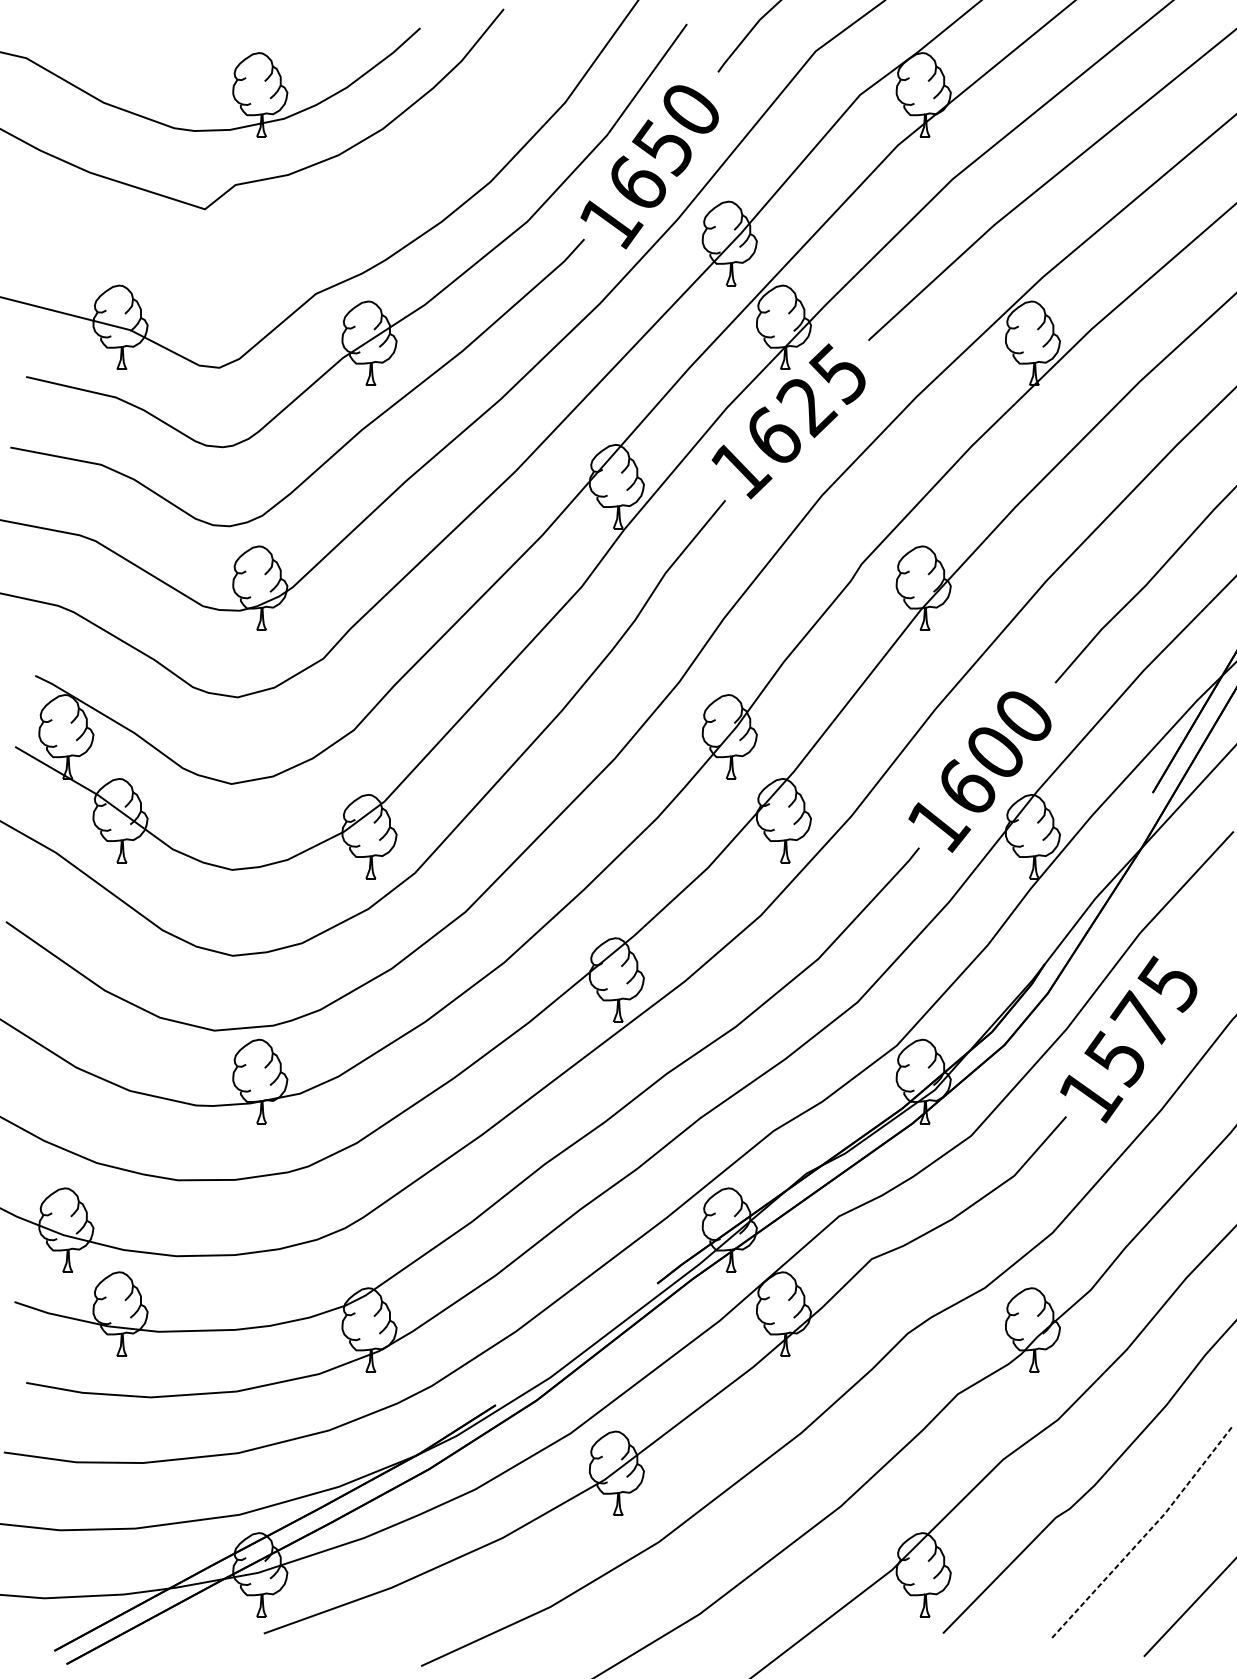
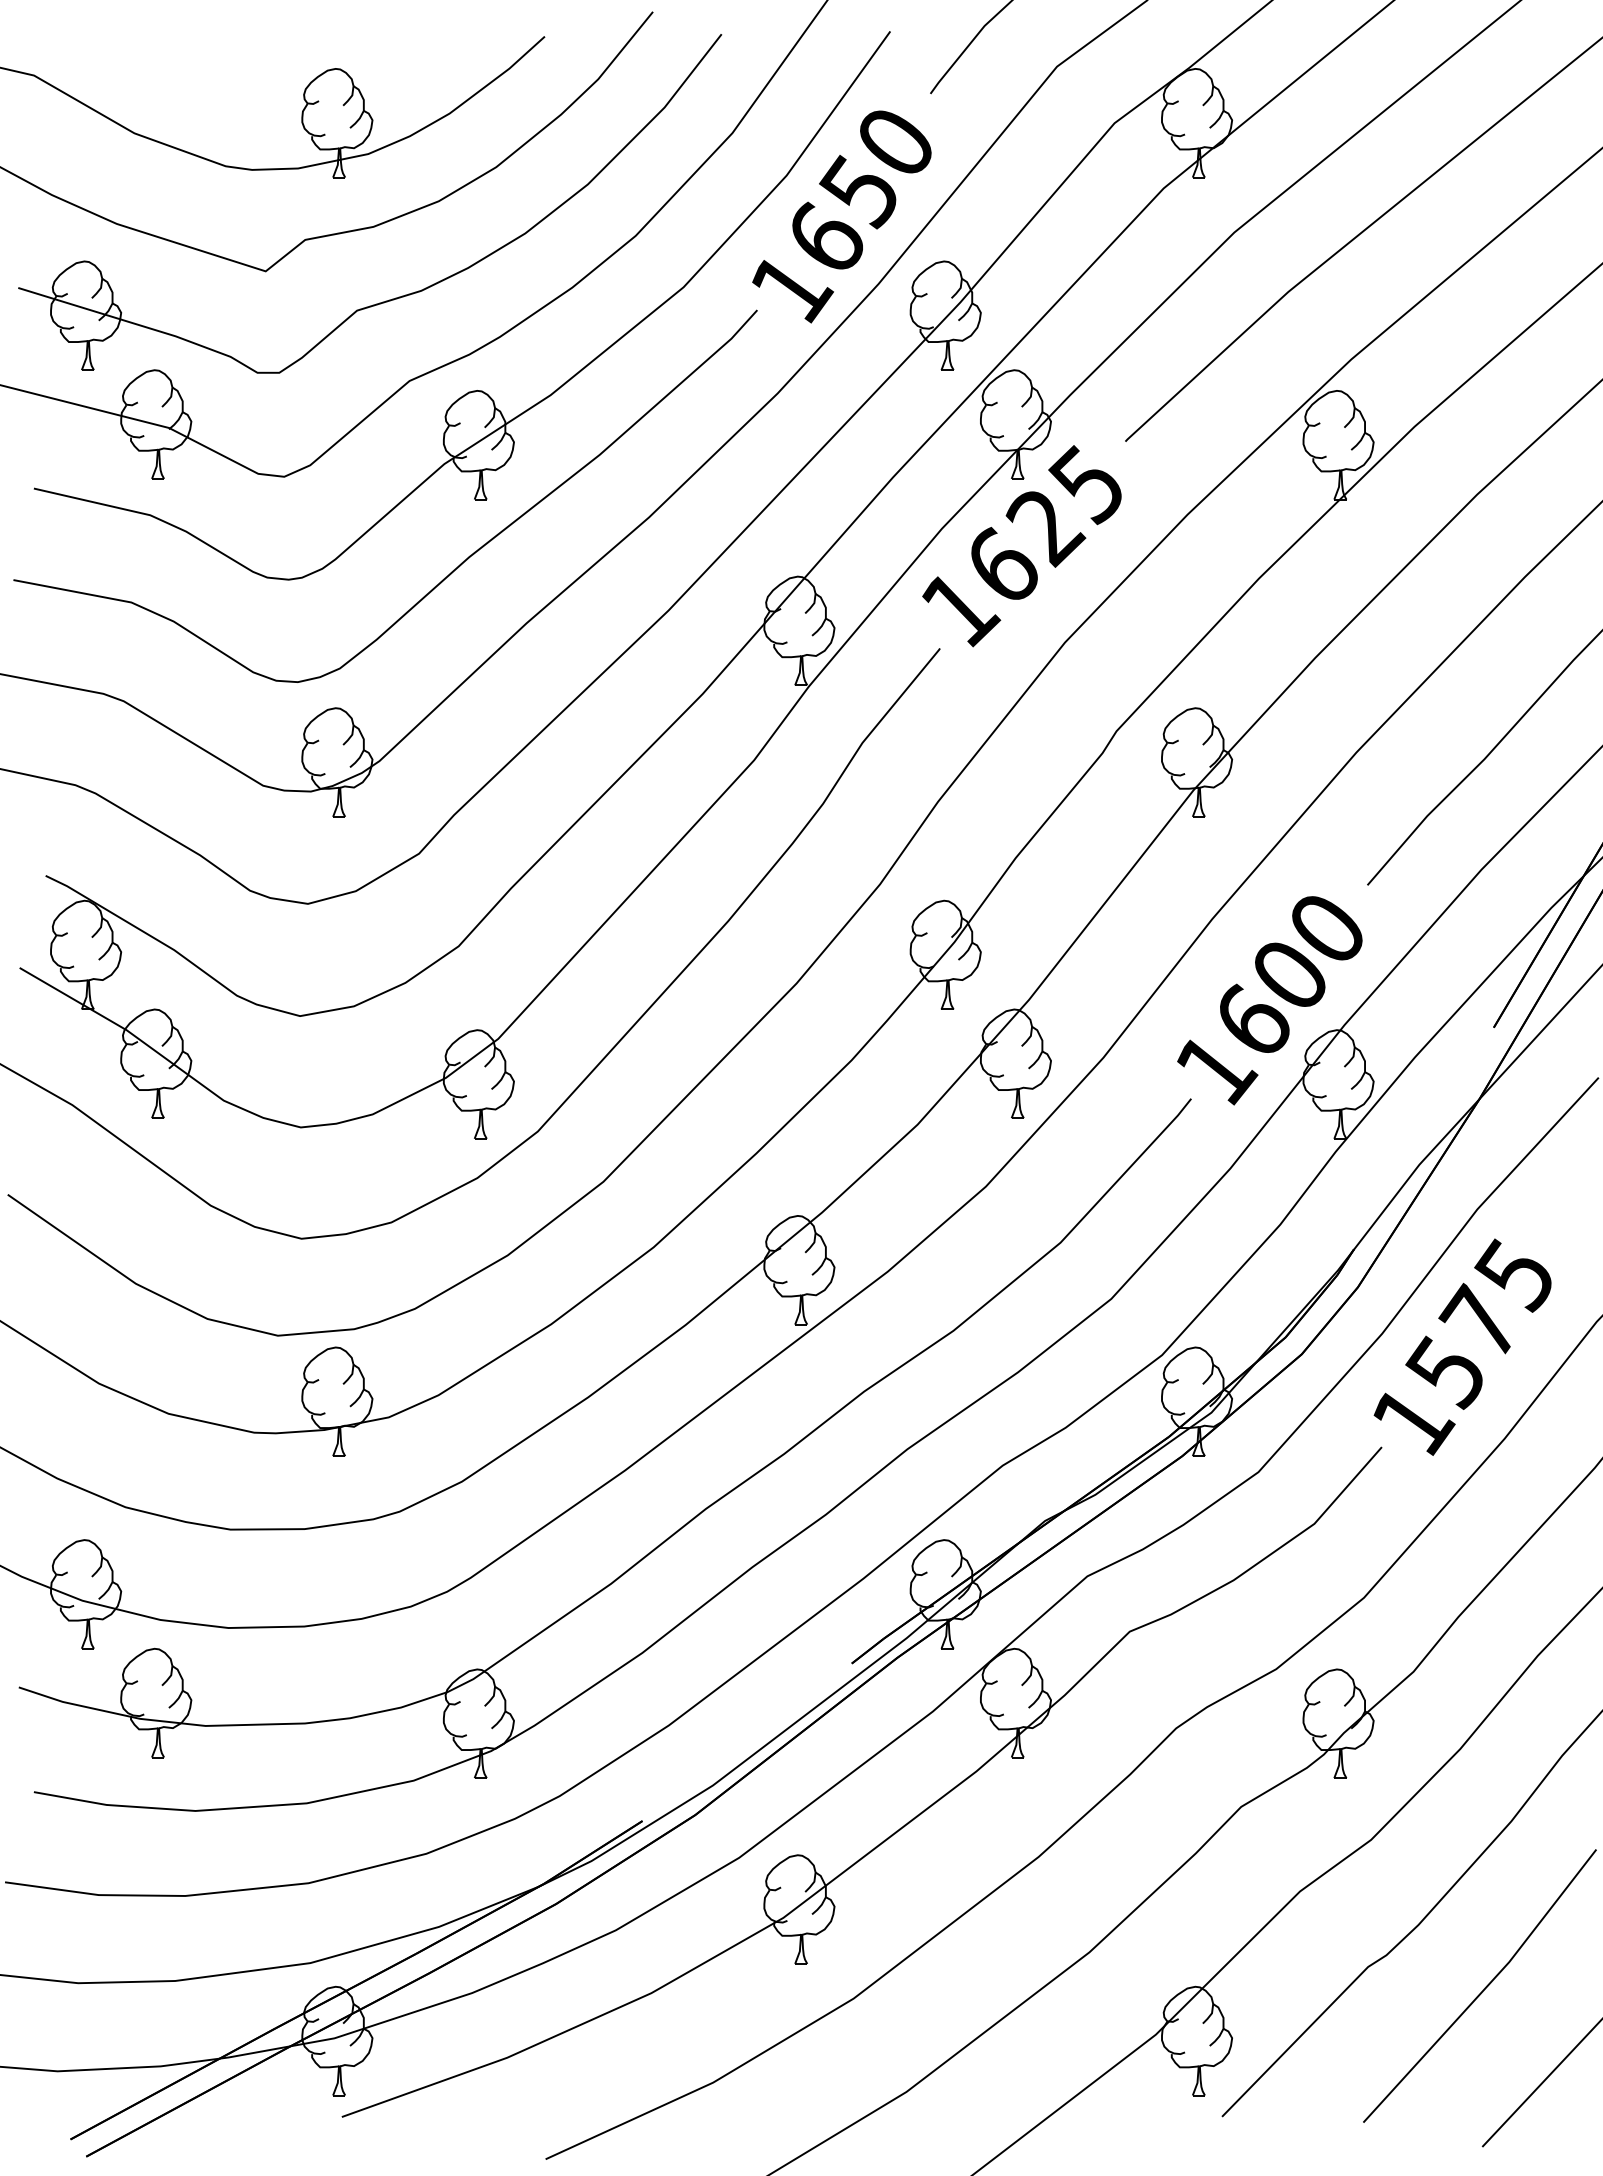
part: (307, 228) -> (398, 296), added
line: (1146, 1534) -> (1485, 1988), dashed -> solid

